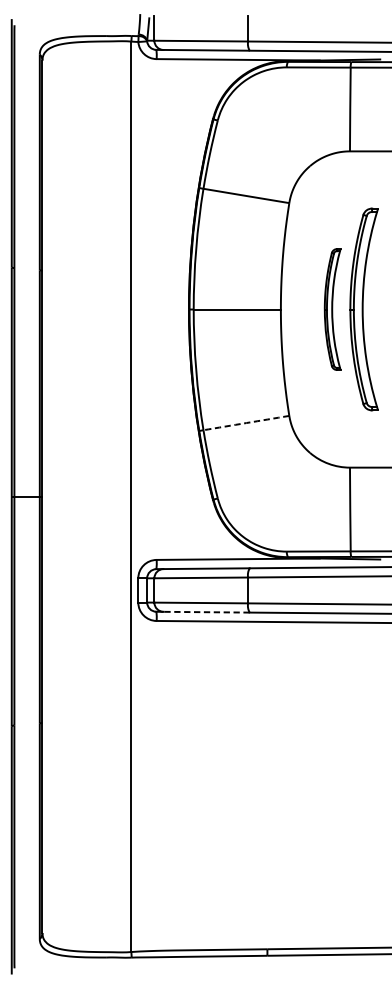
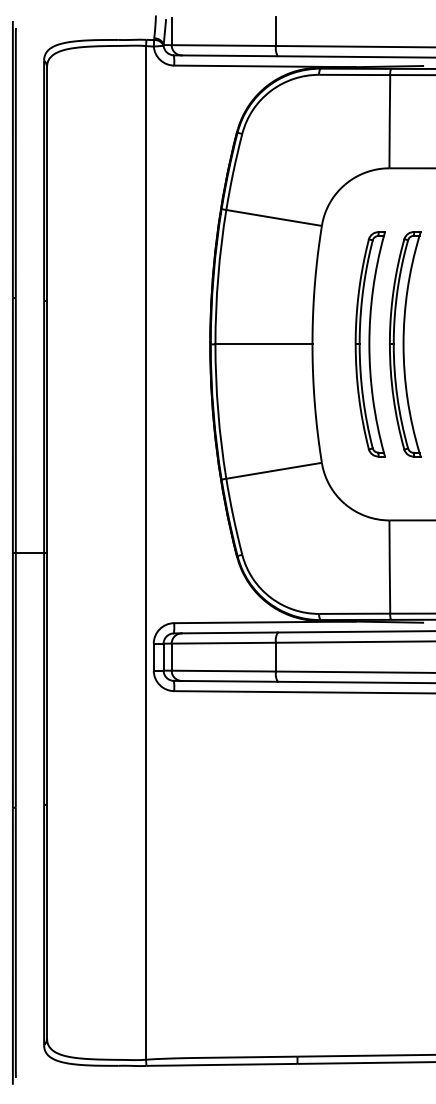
part: (332, 309) -> (369, 344), size x1.67
arc: (246, 422) -> (274, 470), dashed -> solid
line: (206, 612) -> (229, 681), dashed -> solid

